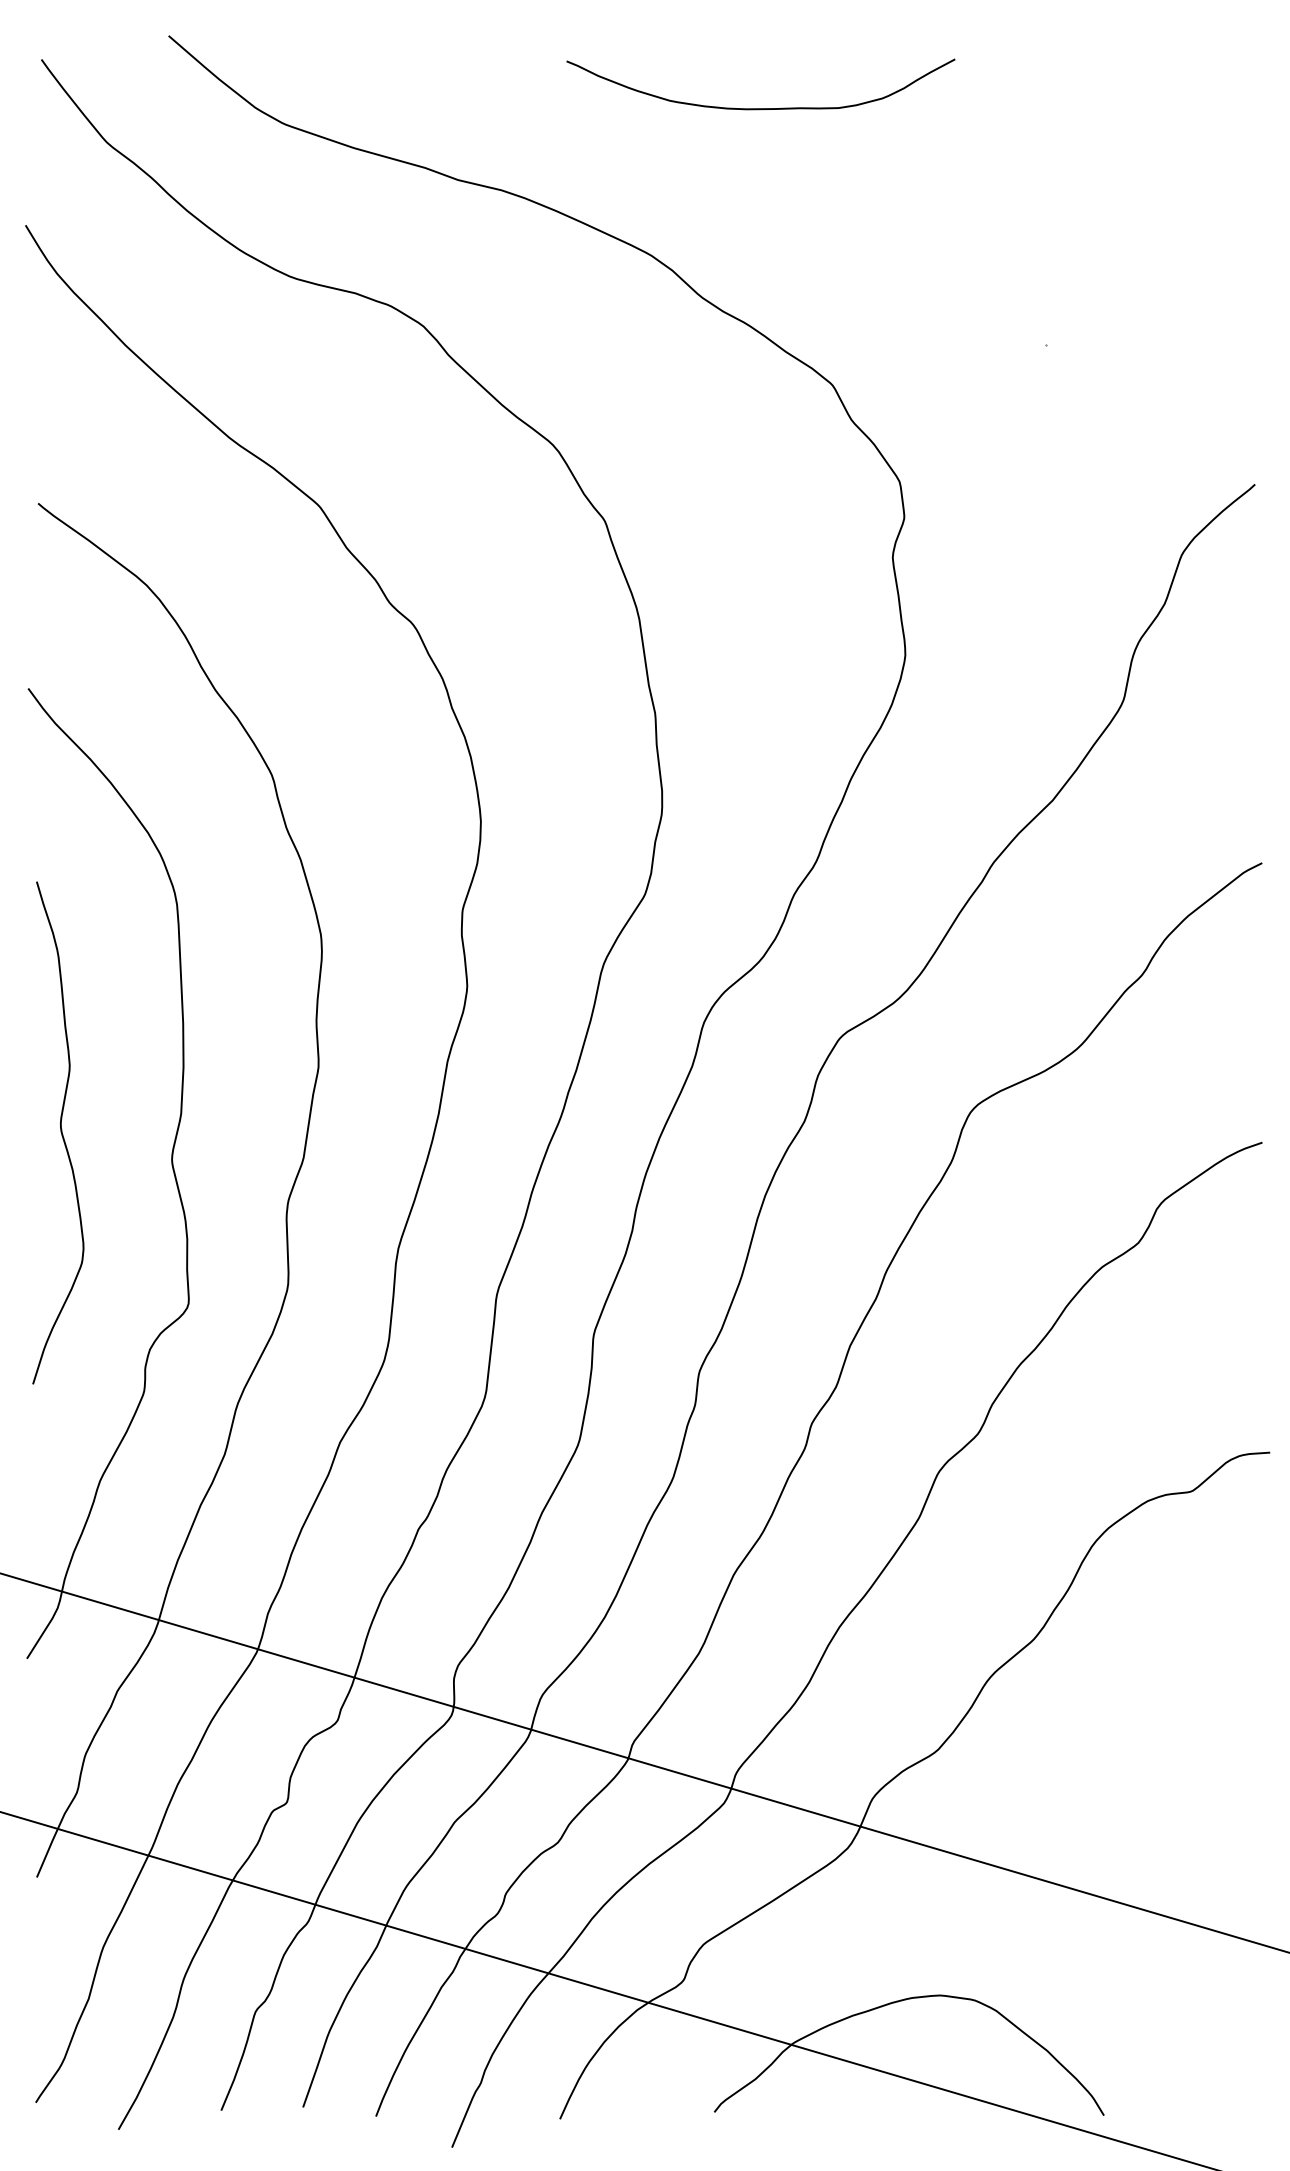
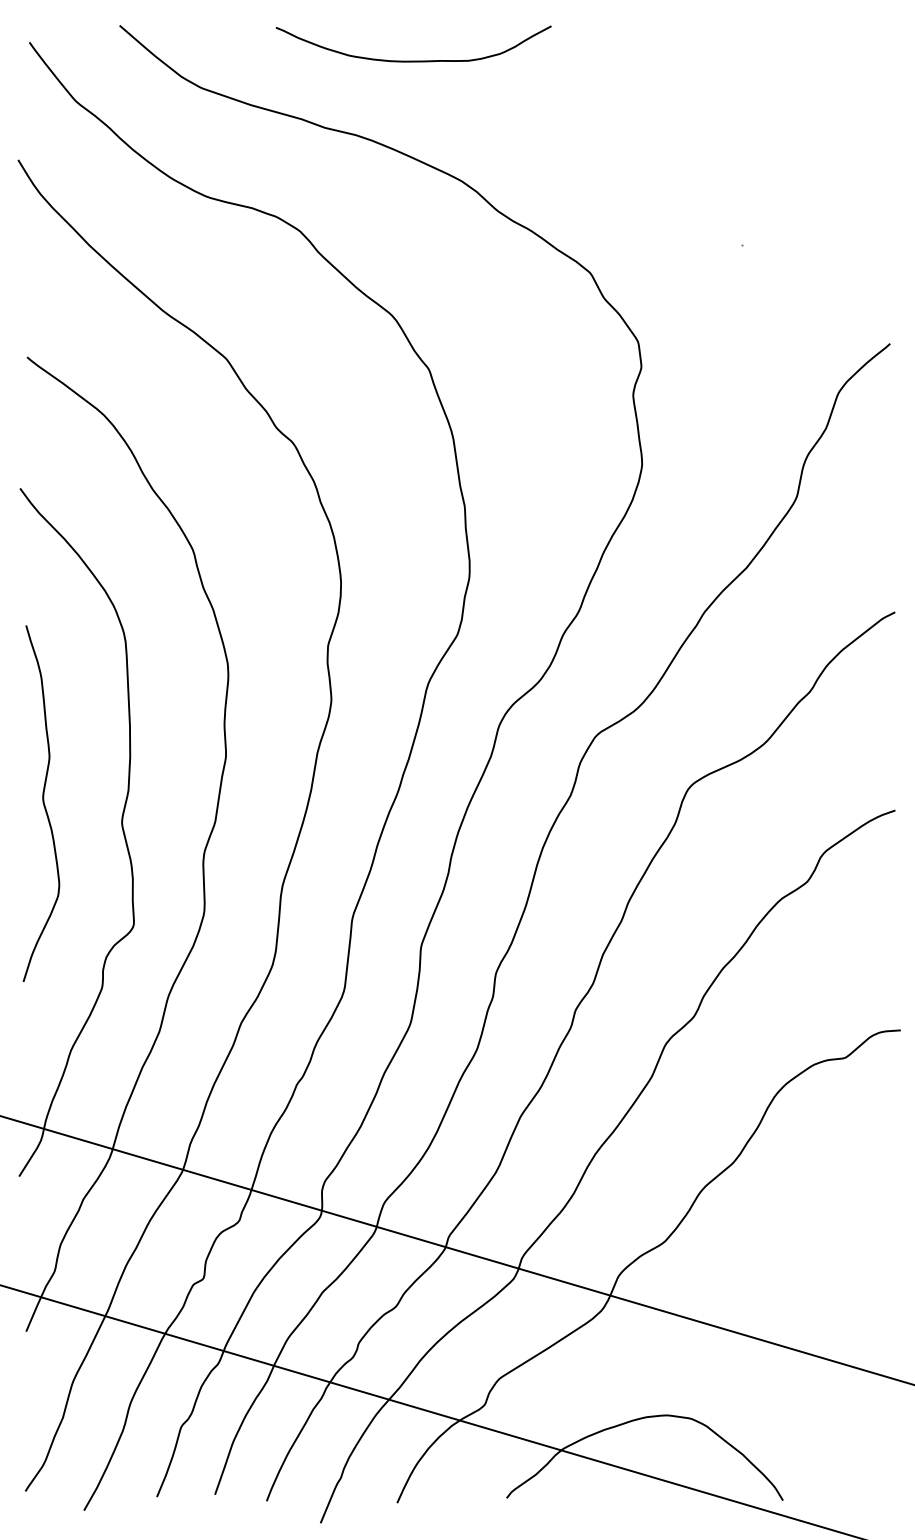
curve: (760, 107) -> (413, 60), moved

